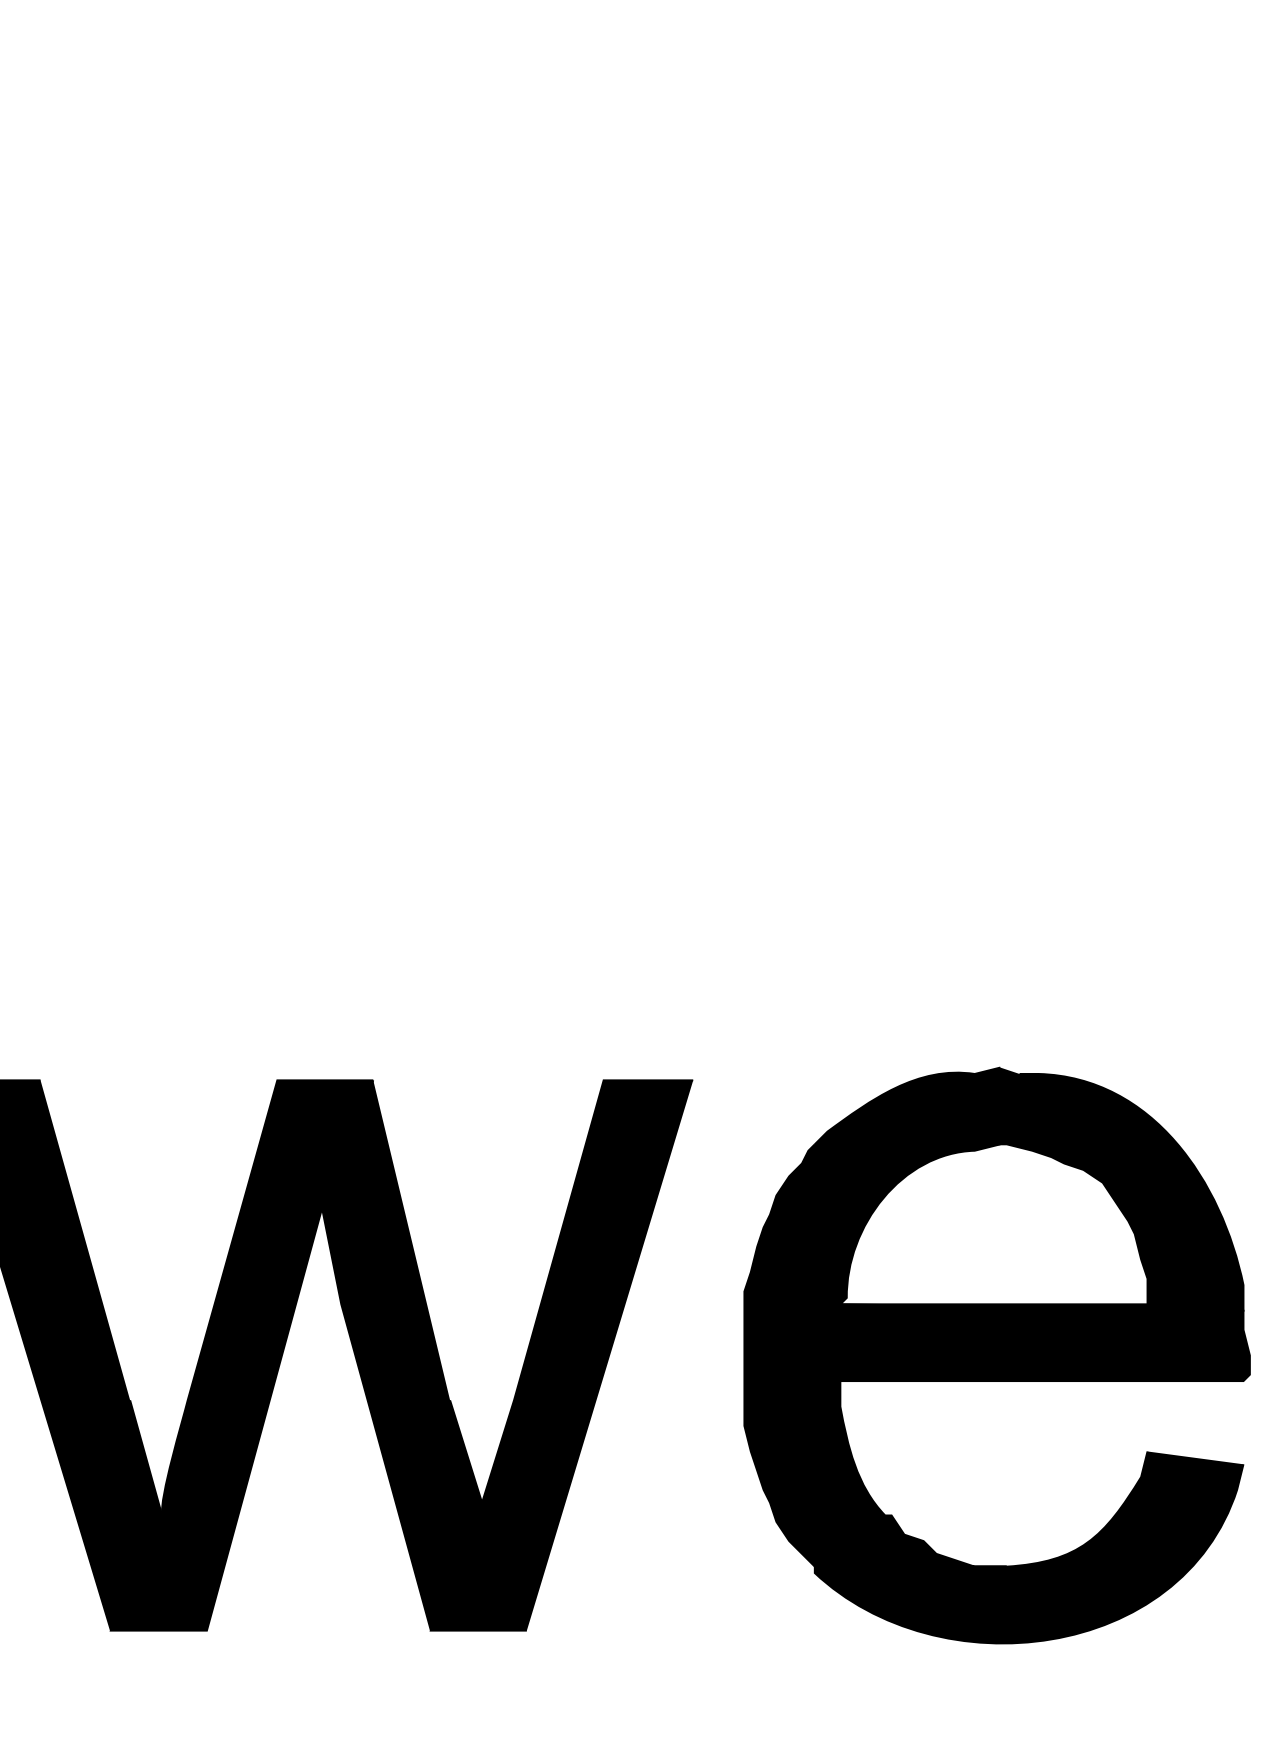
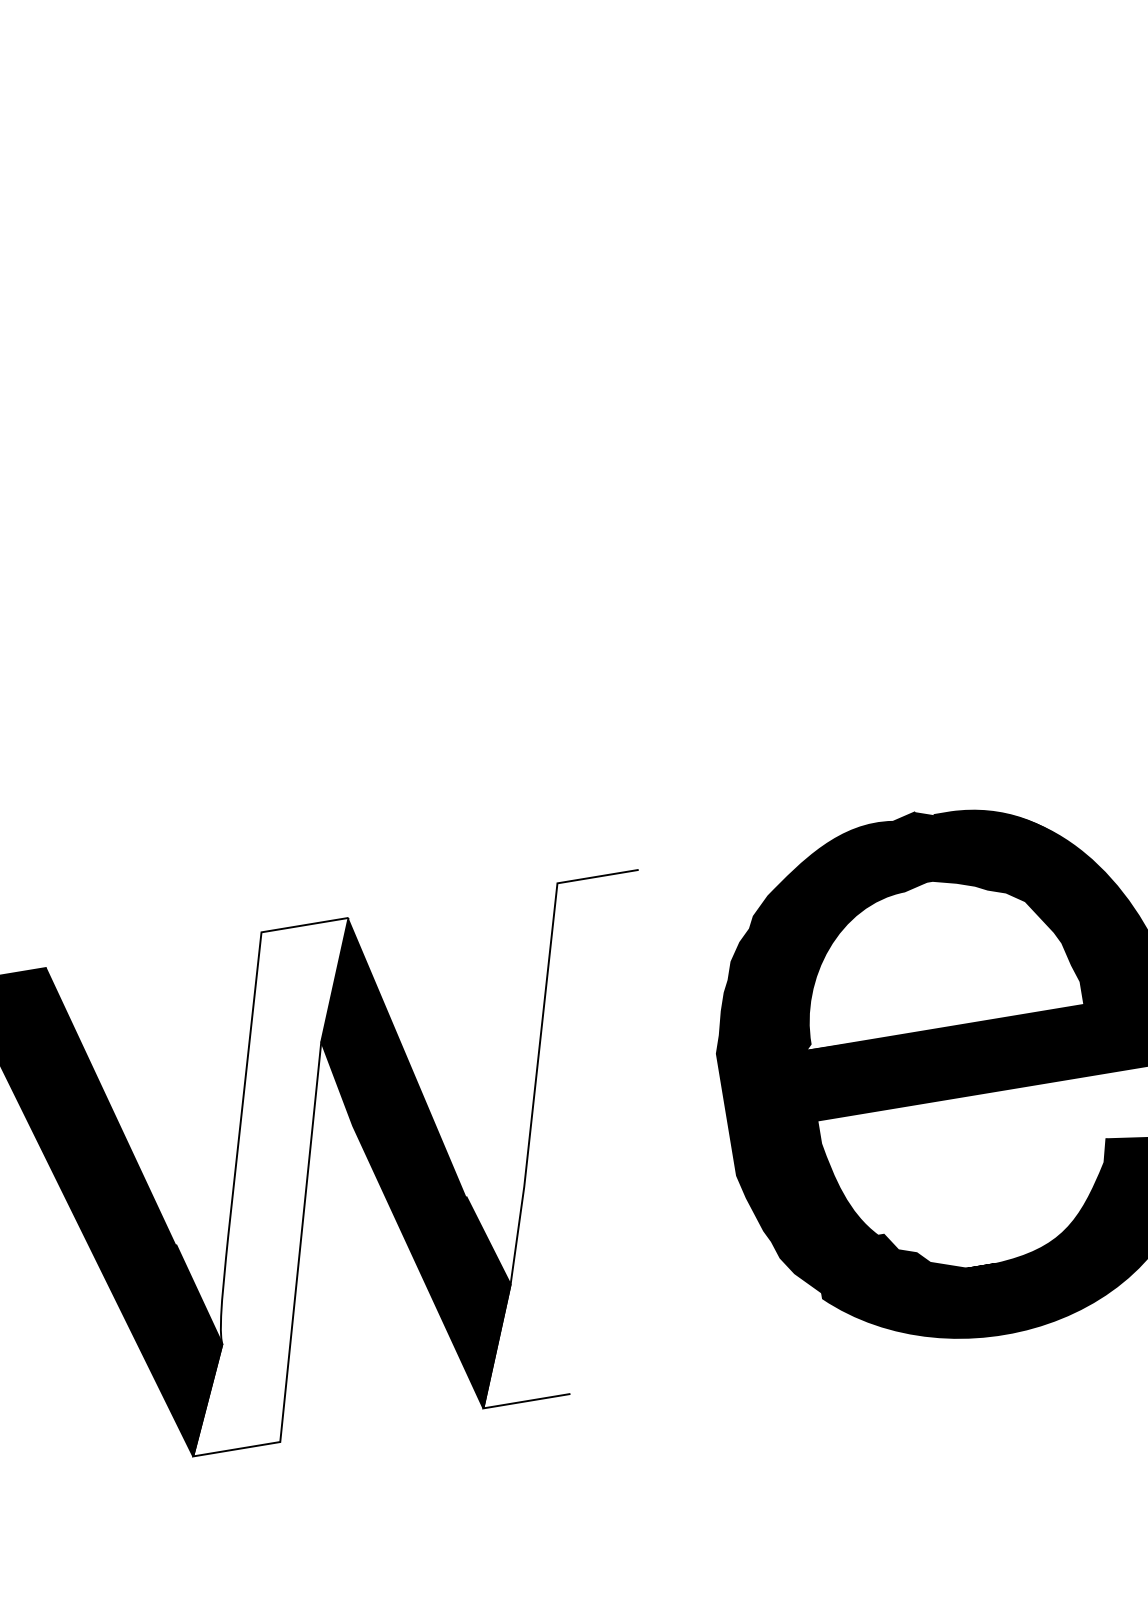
fill: (241, 1355) -> (270, 1187), removed
fill: (561, 1355) -> (560, 1139), removed

